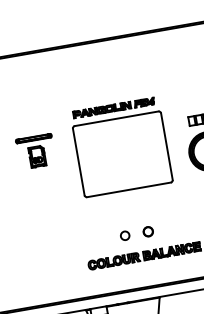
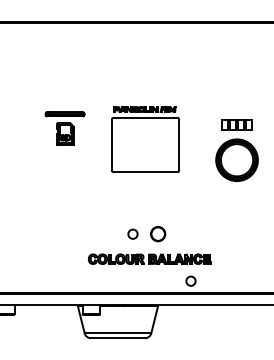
part: (121, 147) -> (145, 139), size x0.7
part: (35, 151) -> (64, 128), moved
circle: (148, 231) -> (158, 234), size x1.4
circle: (185, 268) -> (190, 280), added

